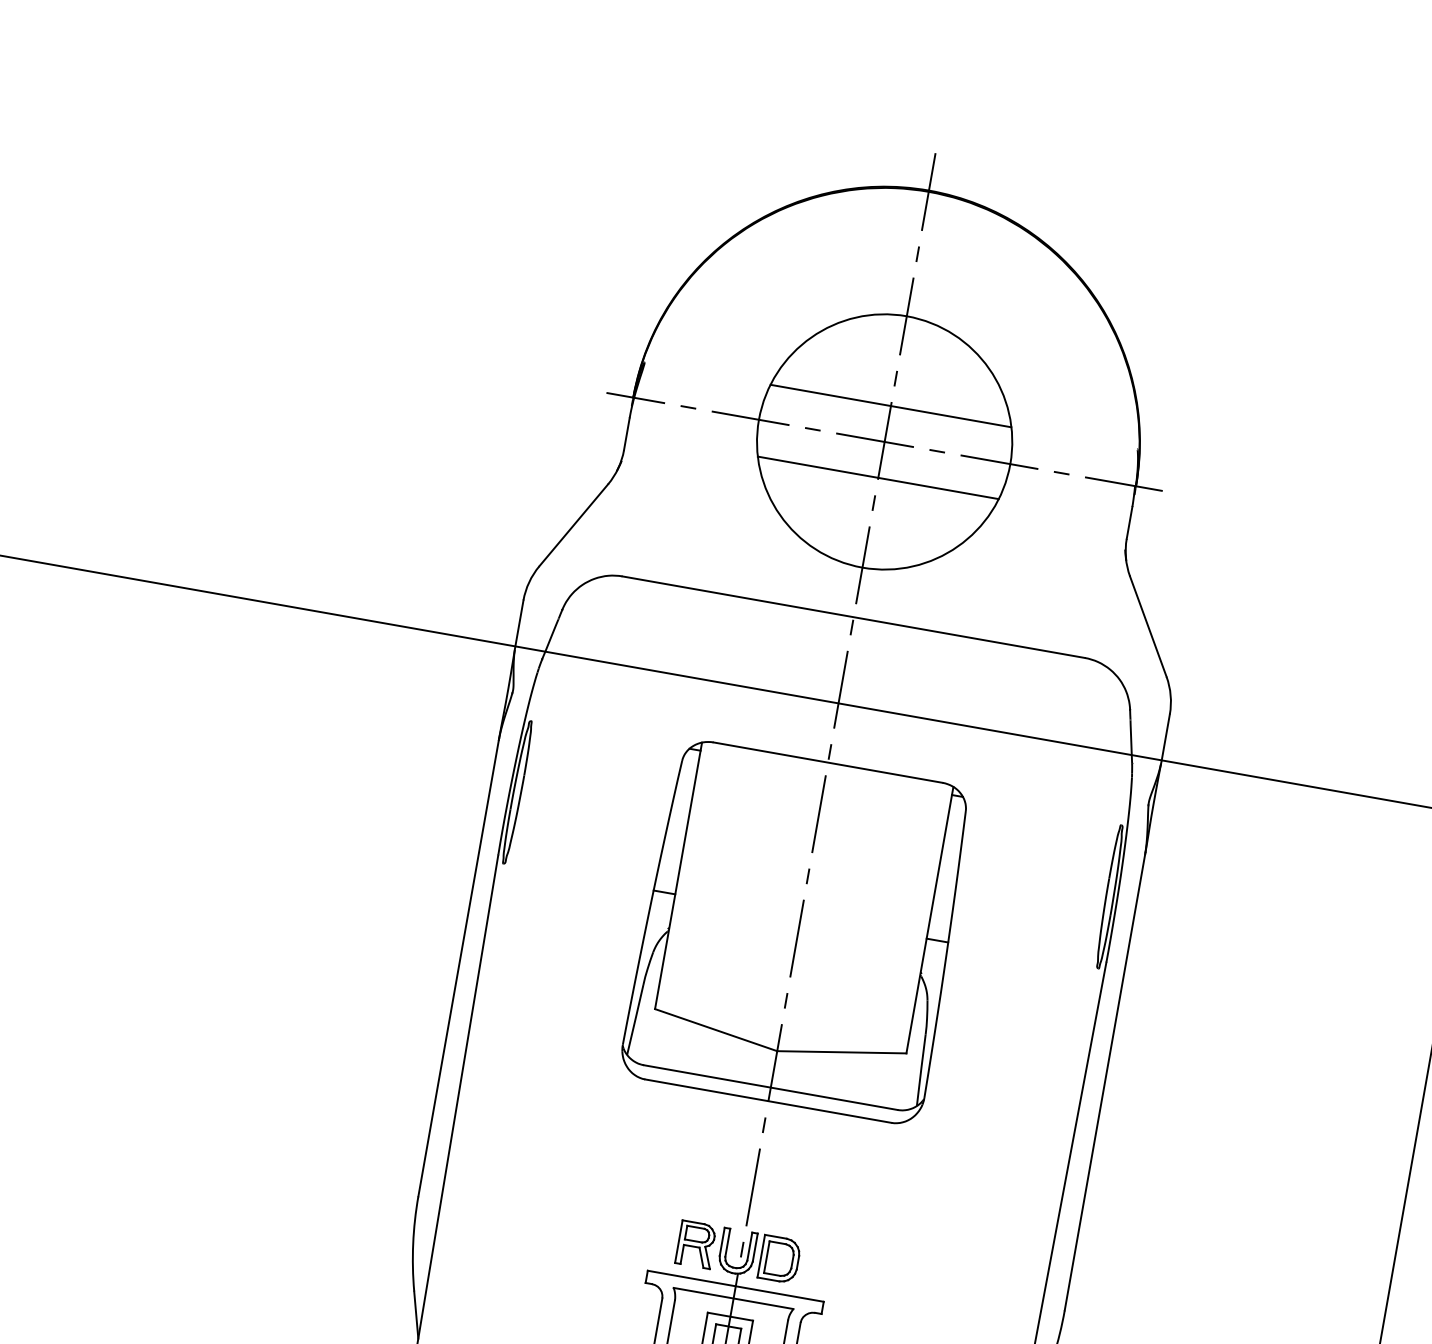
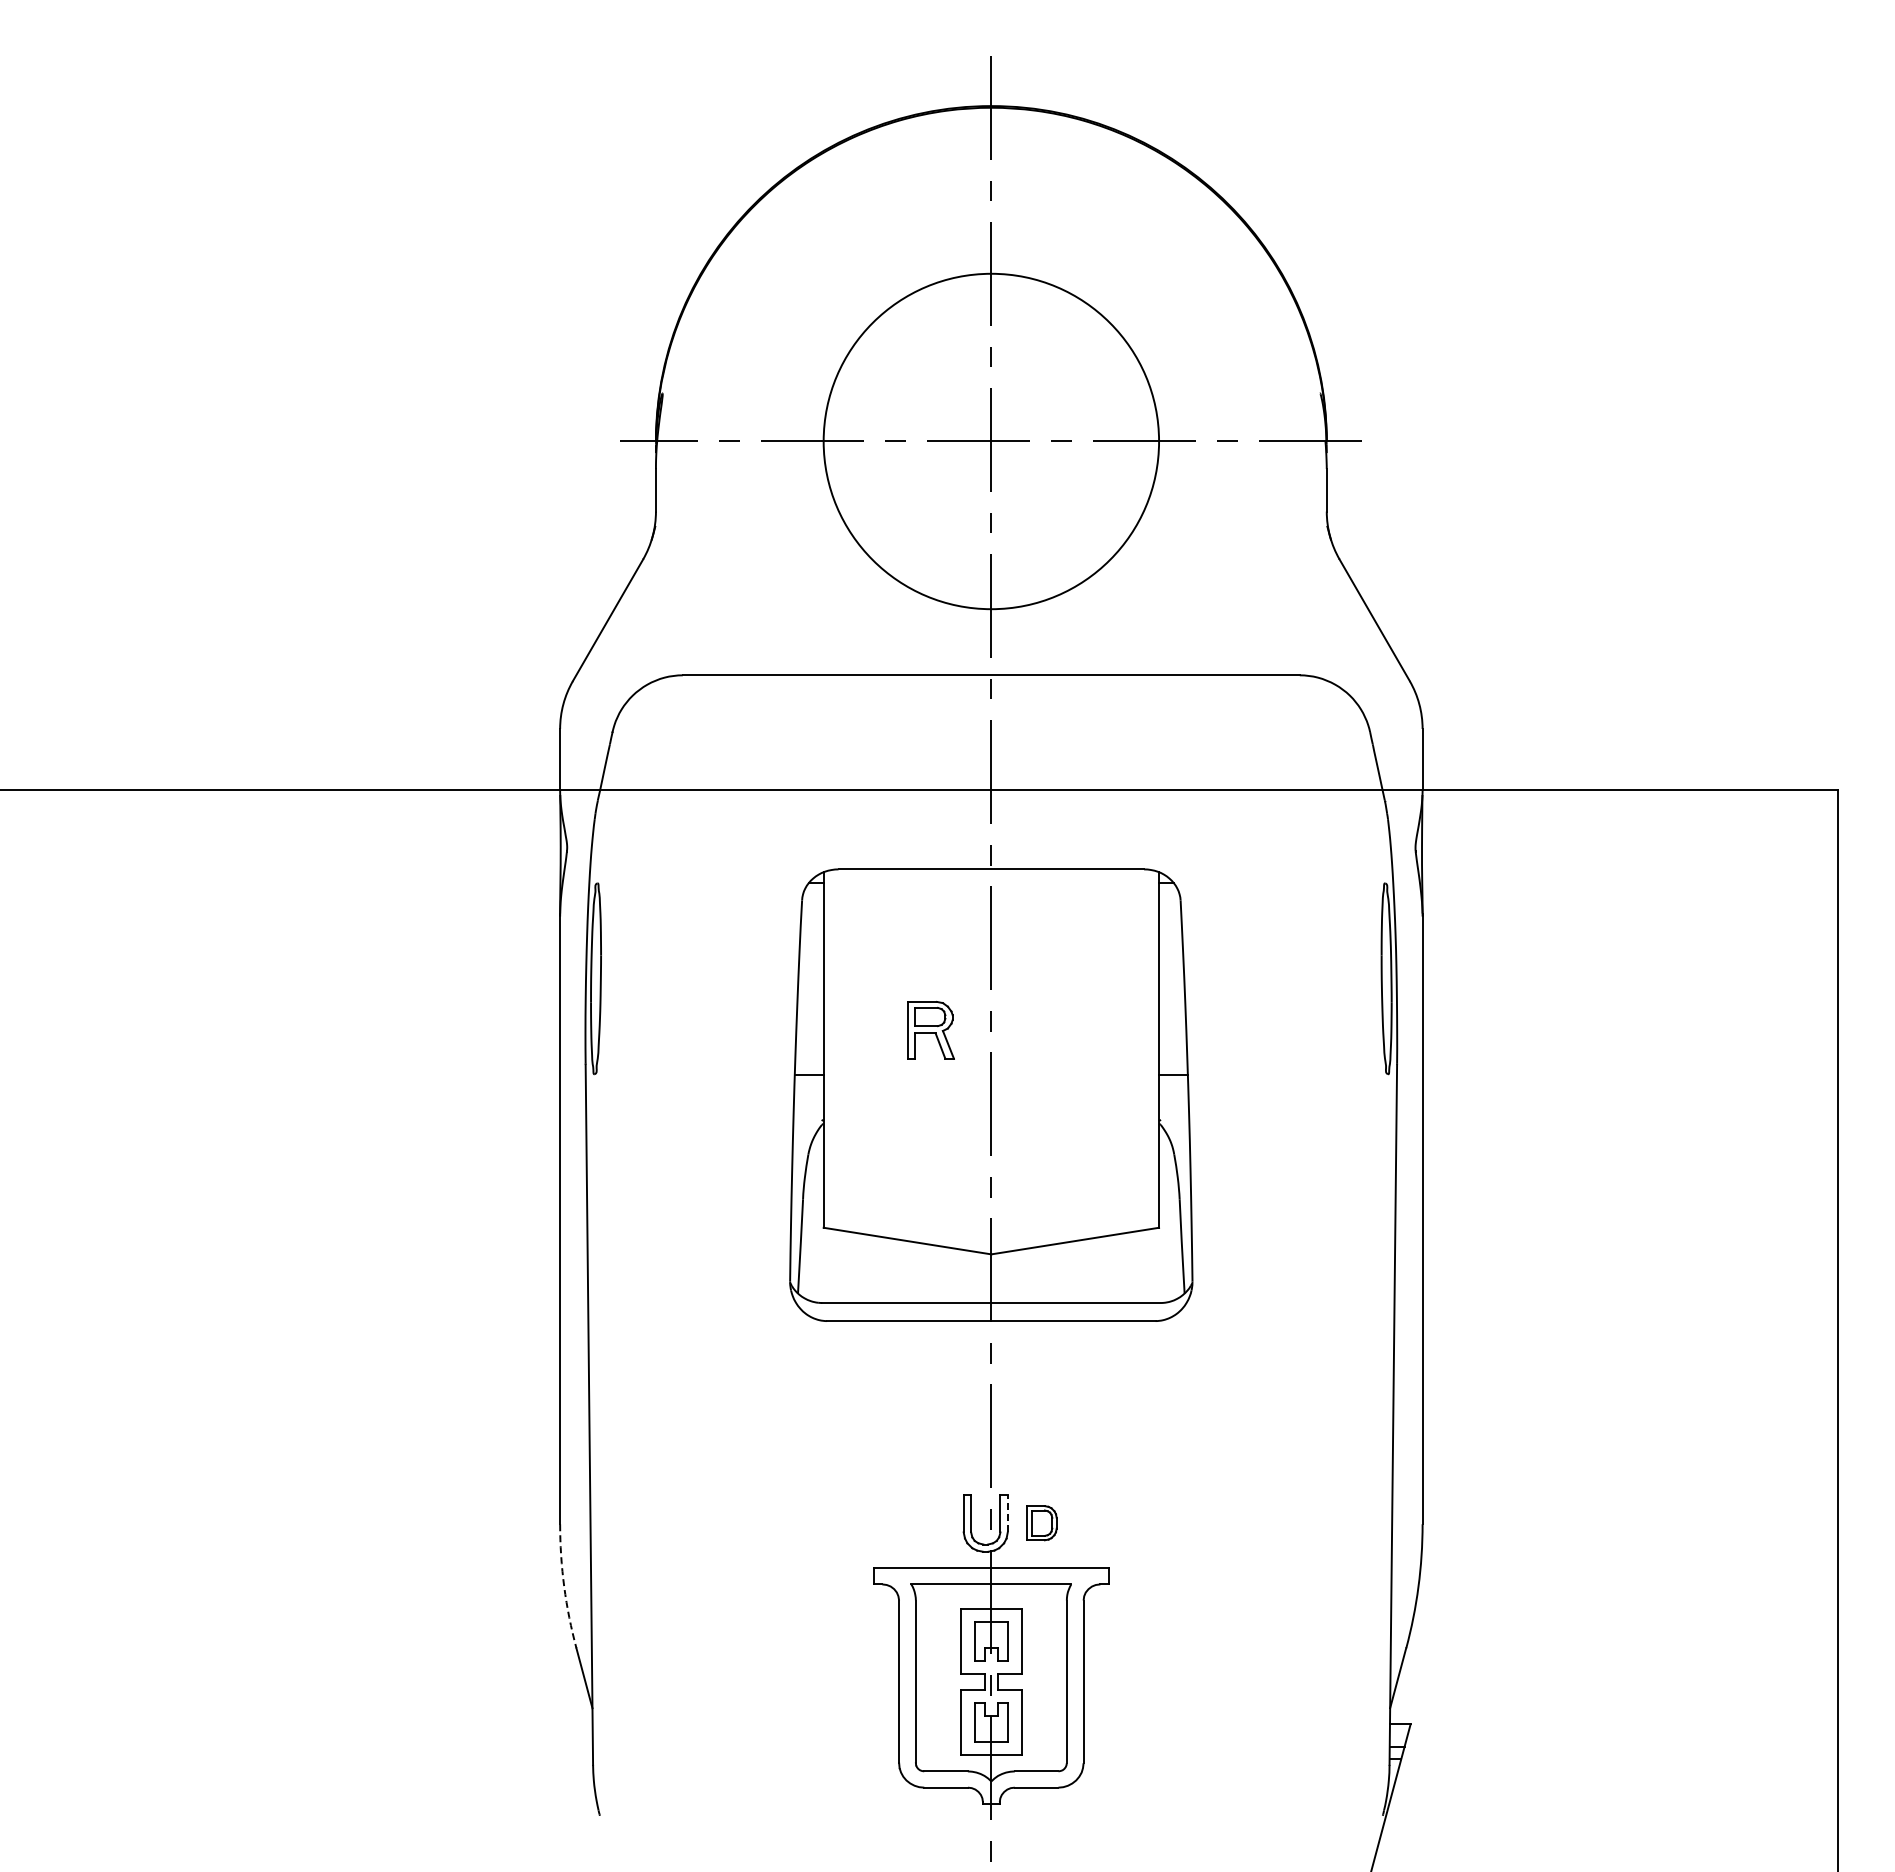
line: (891, 406) -> (991, 393), removed
line: (878, 477) -> (991, 489), removed
arc: (413, 1243) -> (564, 1586), solid -> dashed
part: (696, 1244) -> (930, 1029), moved
line: (755, 1247) -> (1007, 1513), solid -> dashed
part: (779, 1258) -> (1041, 1522), size x0.6

